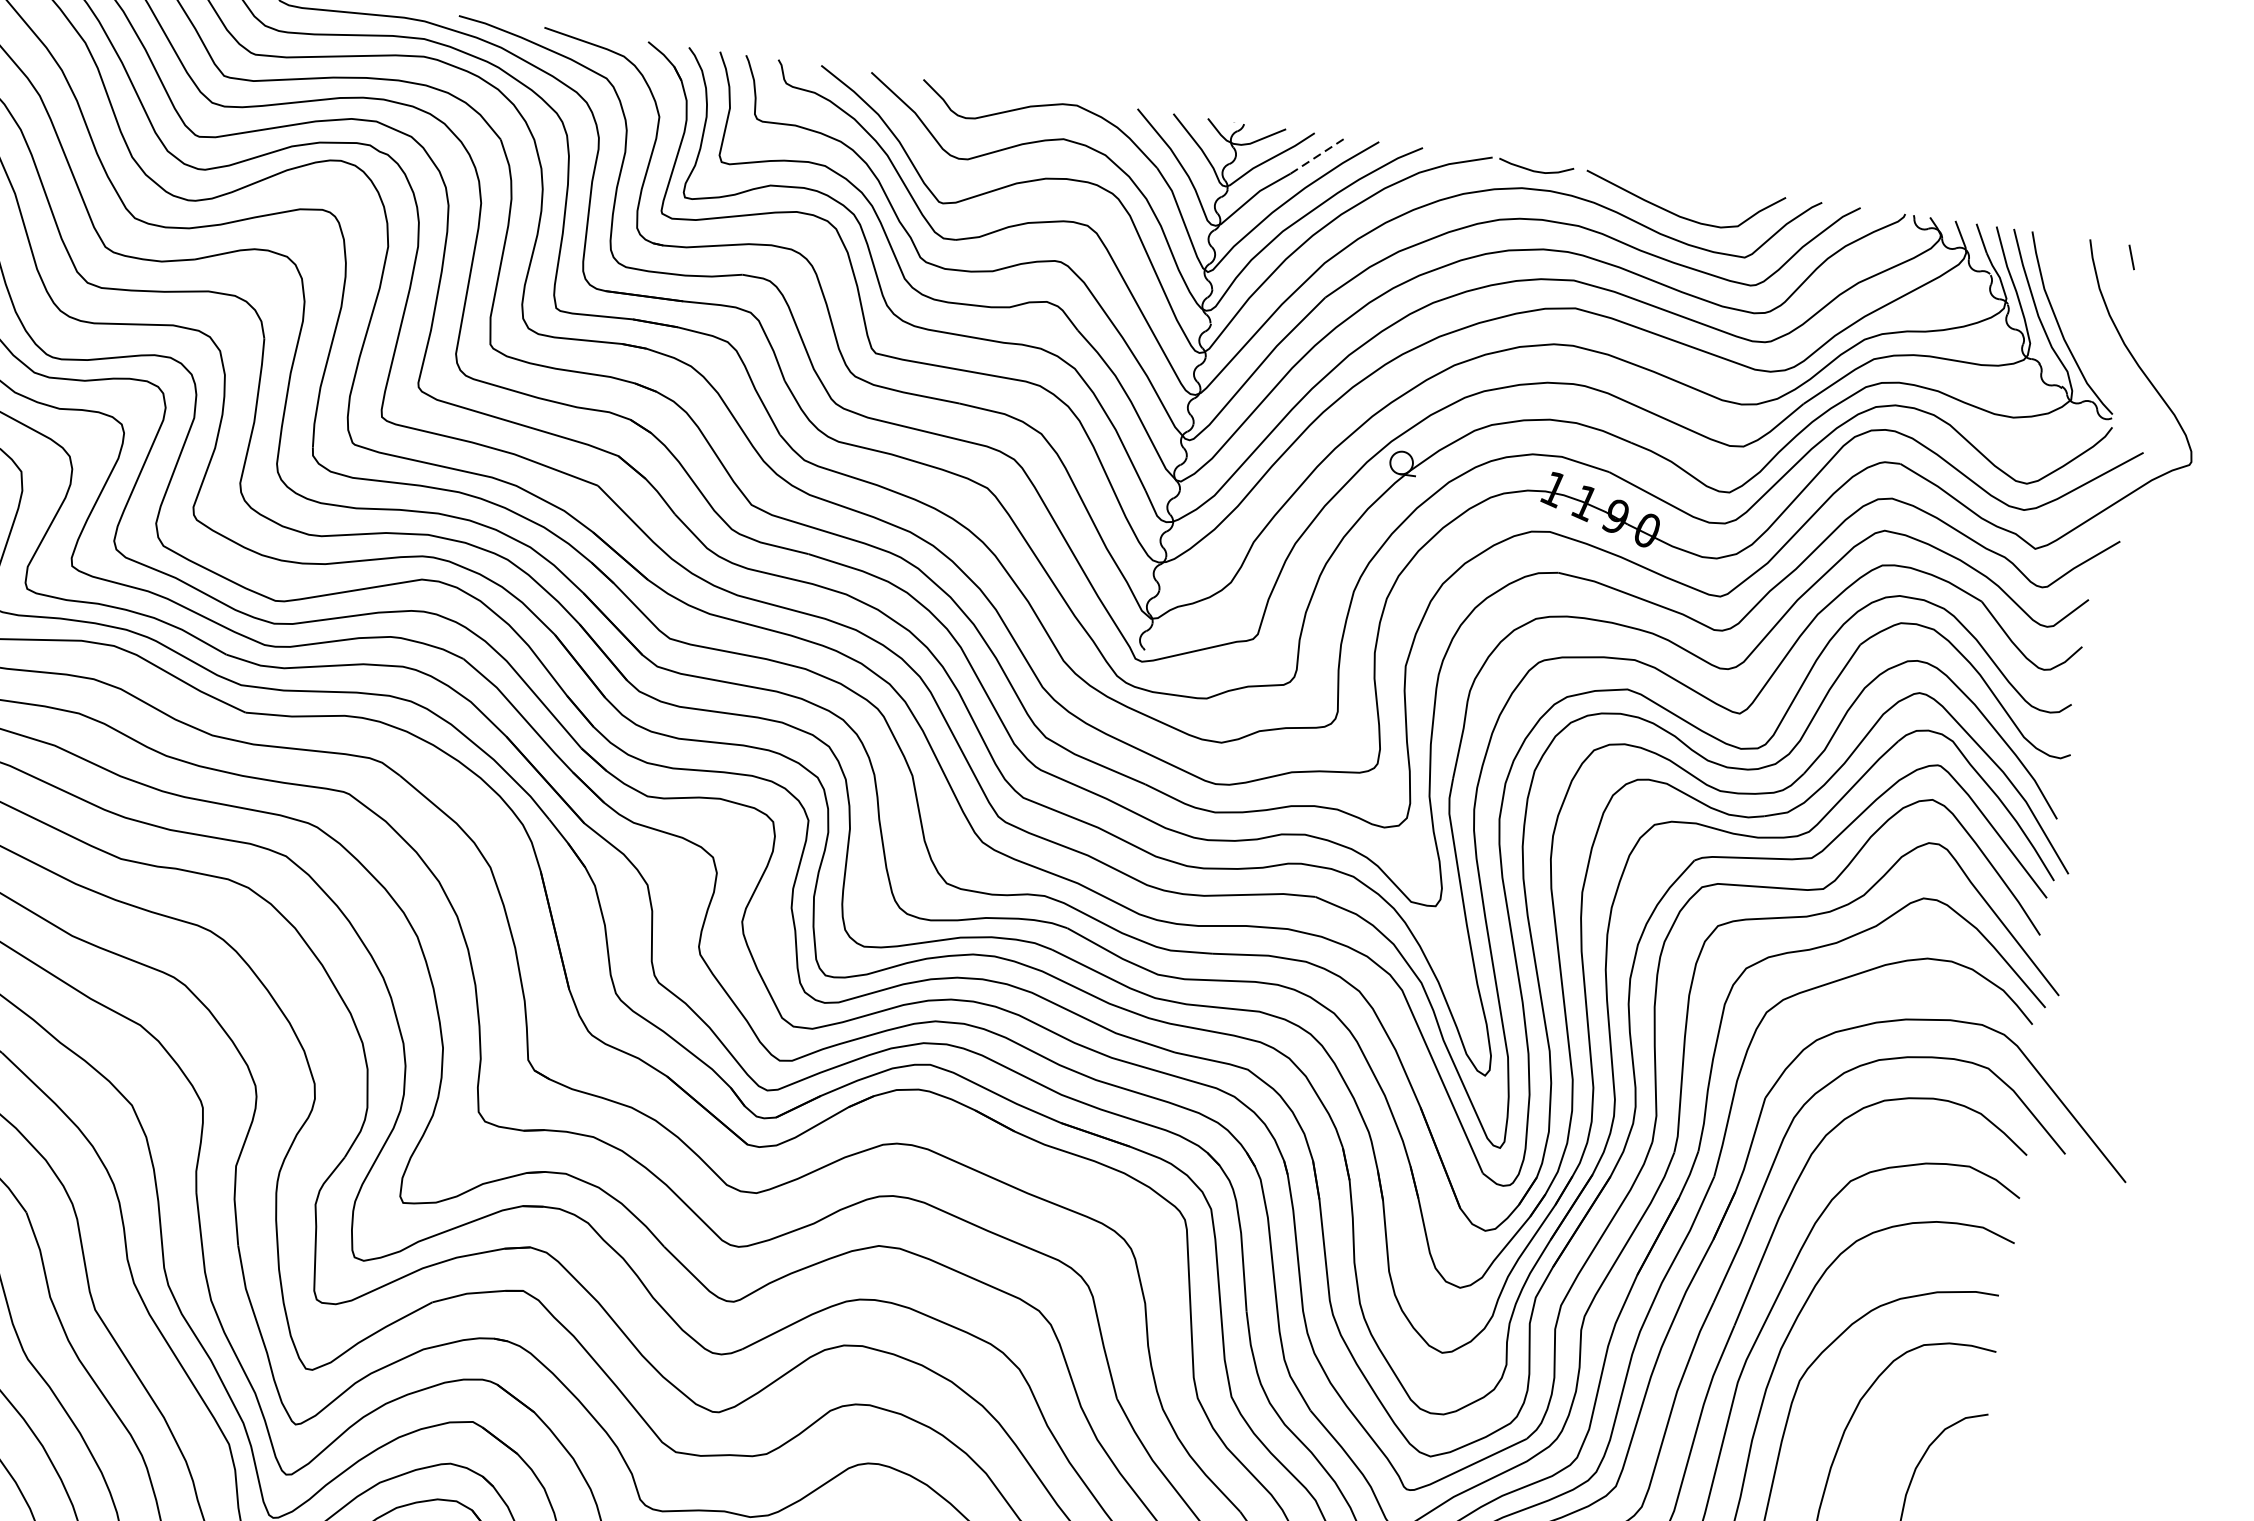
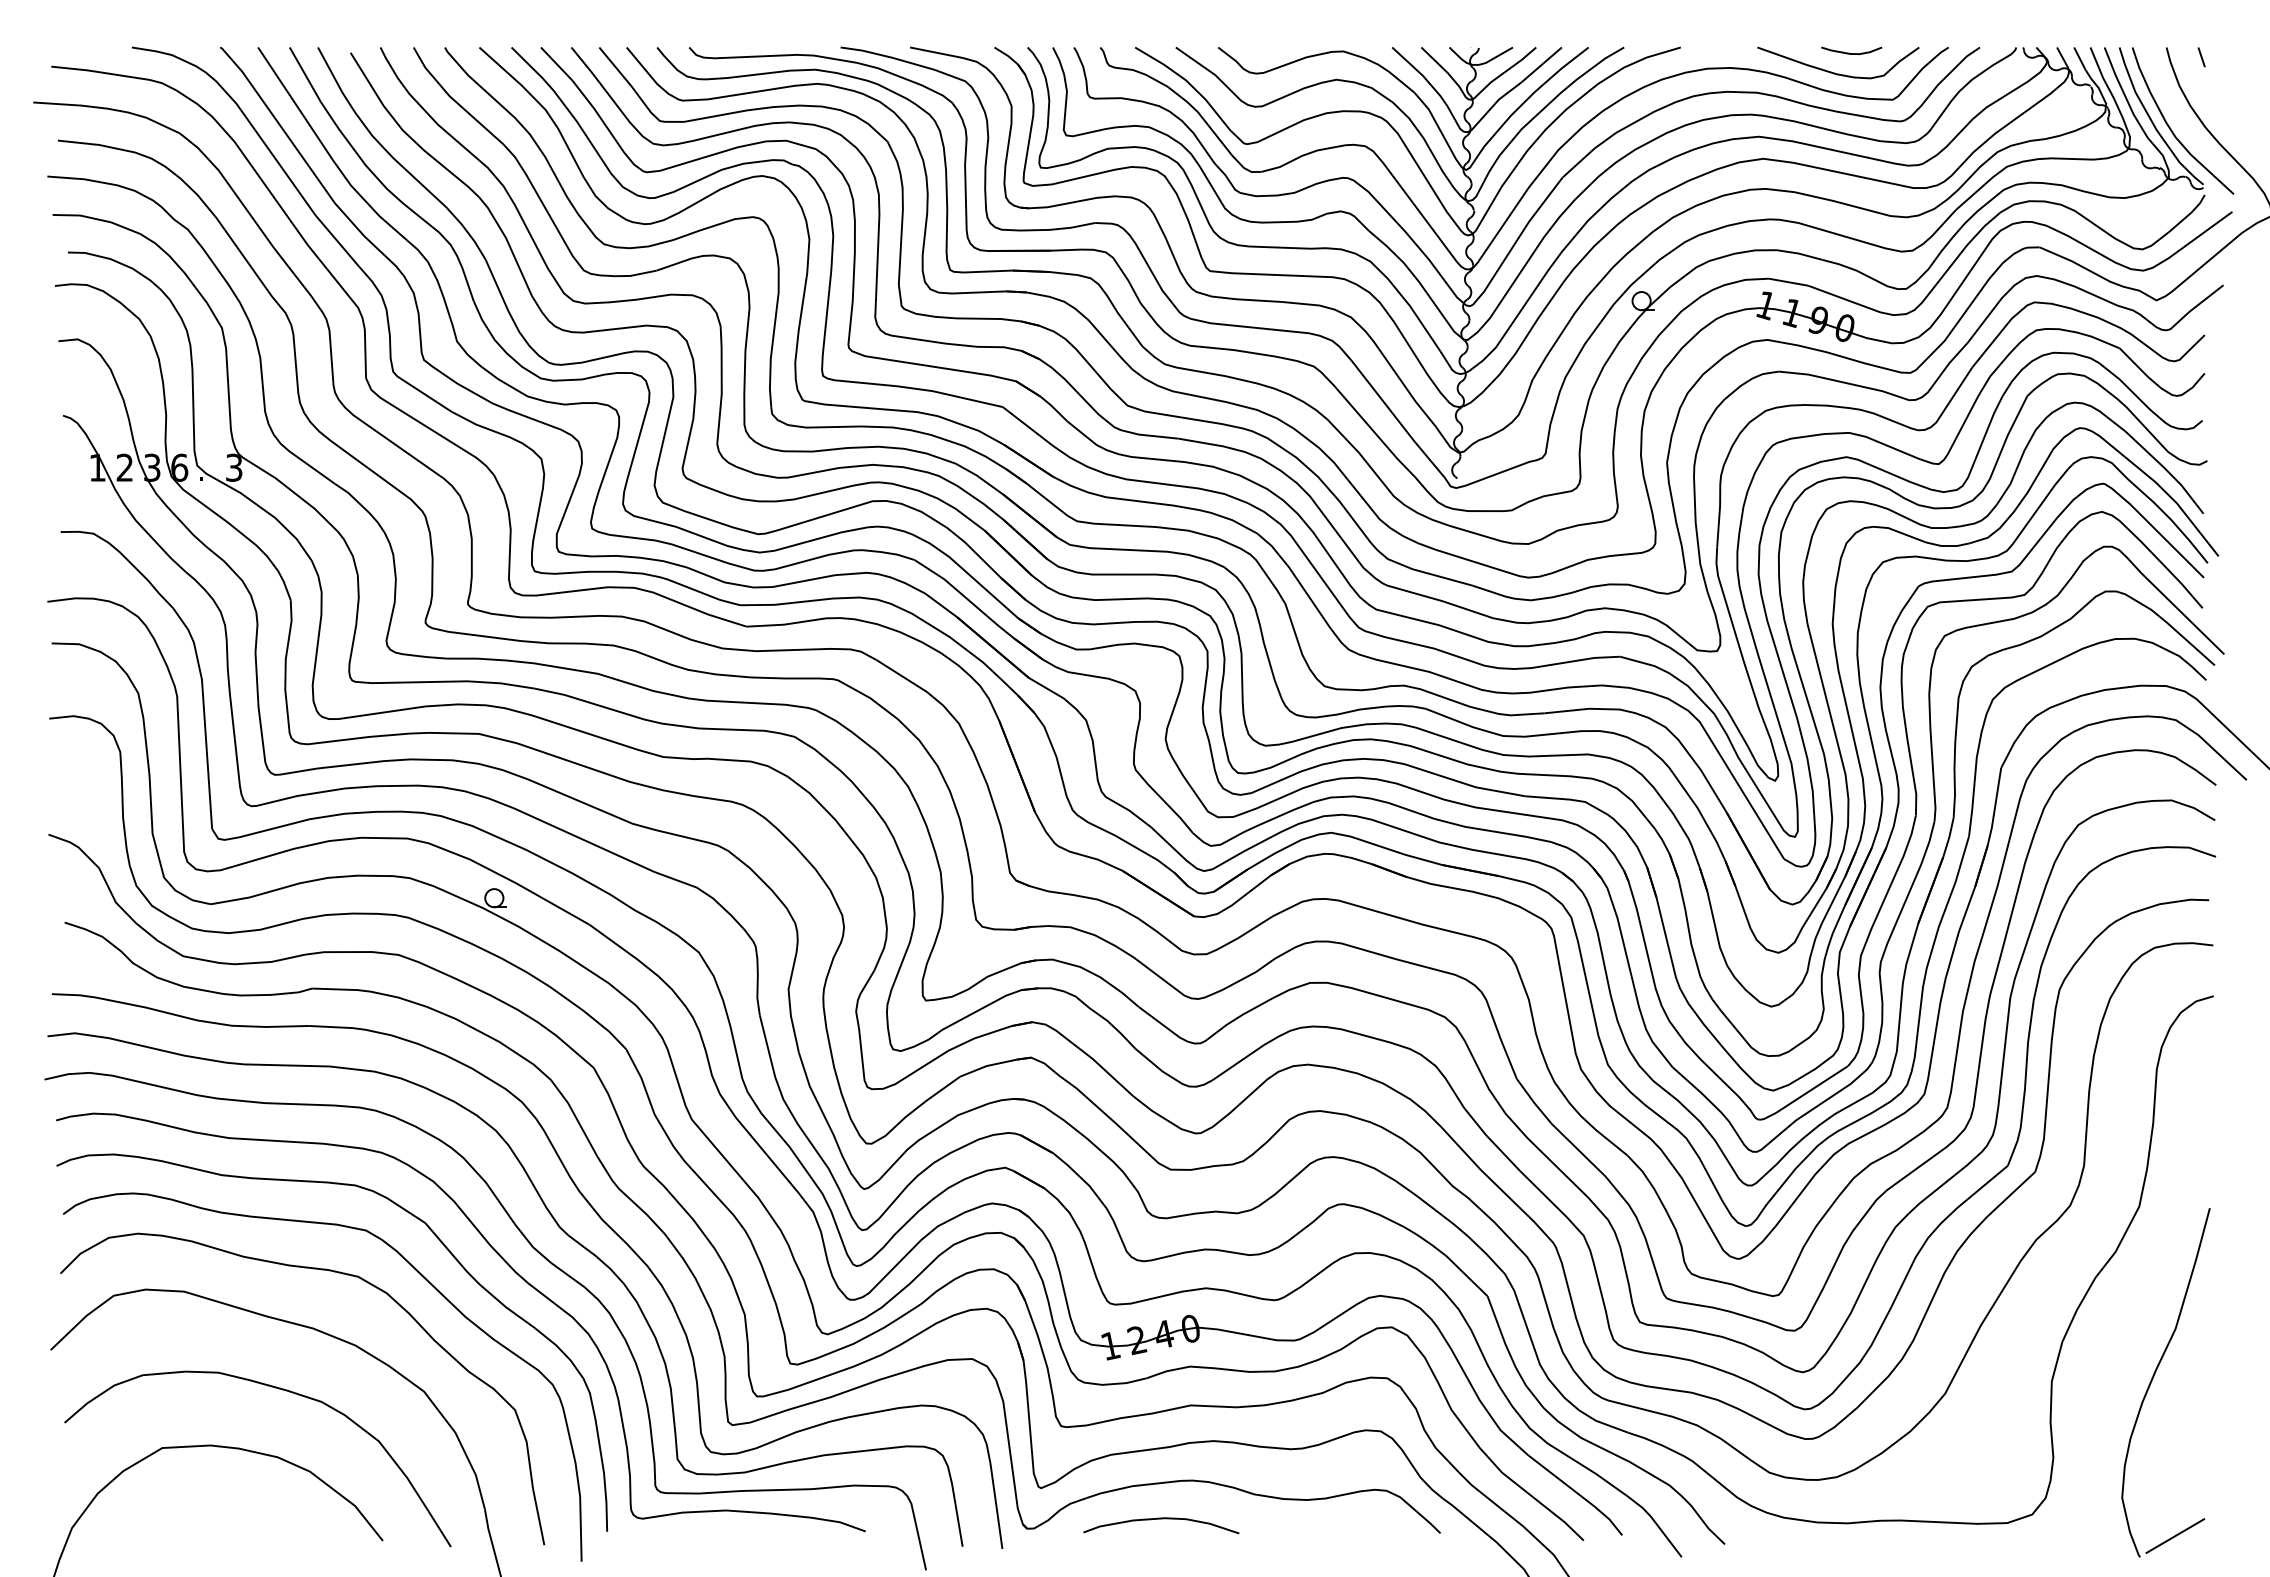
line: (1318, 154) -> (1541, 64), dashed -> solid
curve: (1533, 169) -> (1849, 52), moved
curve: (2082, 339) -> (2171, 128), added

